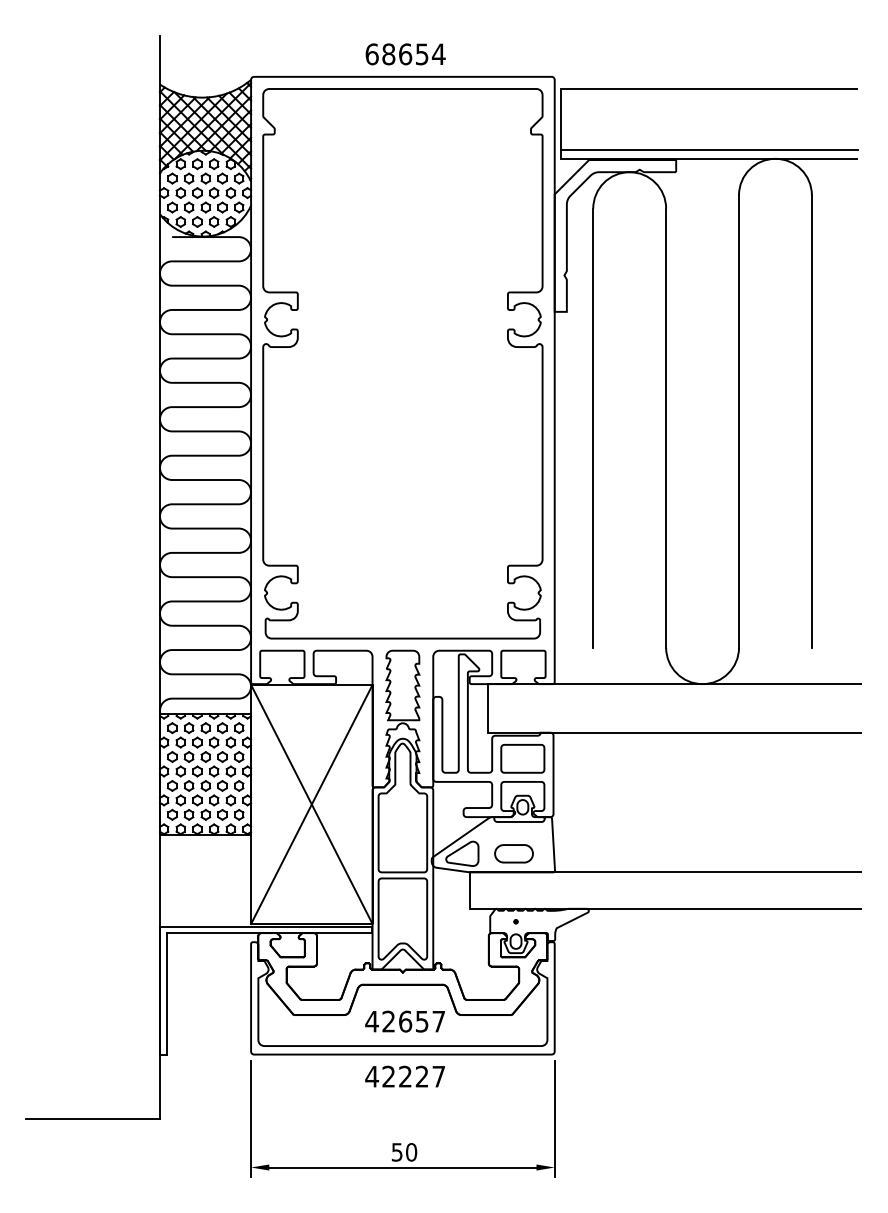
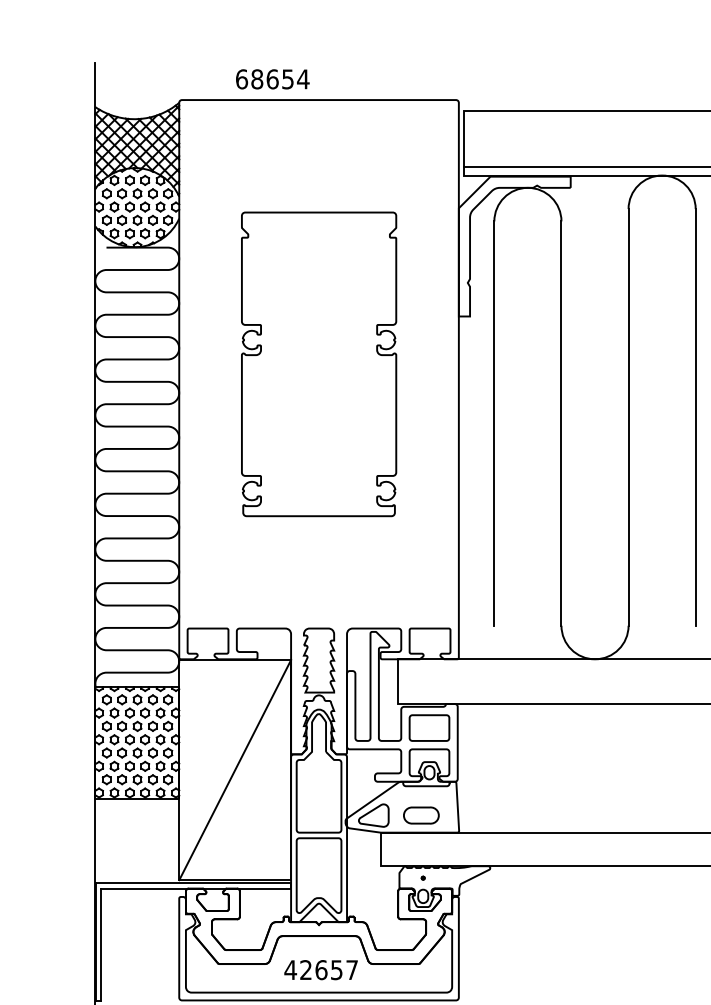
text: (405, 54) -> (272, 79), moved
part: (402, 363) -> (318, 364), size x0.6
line: (311, 804) -> (234, 770), removed

